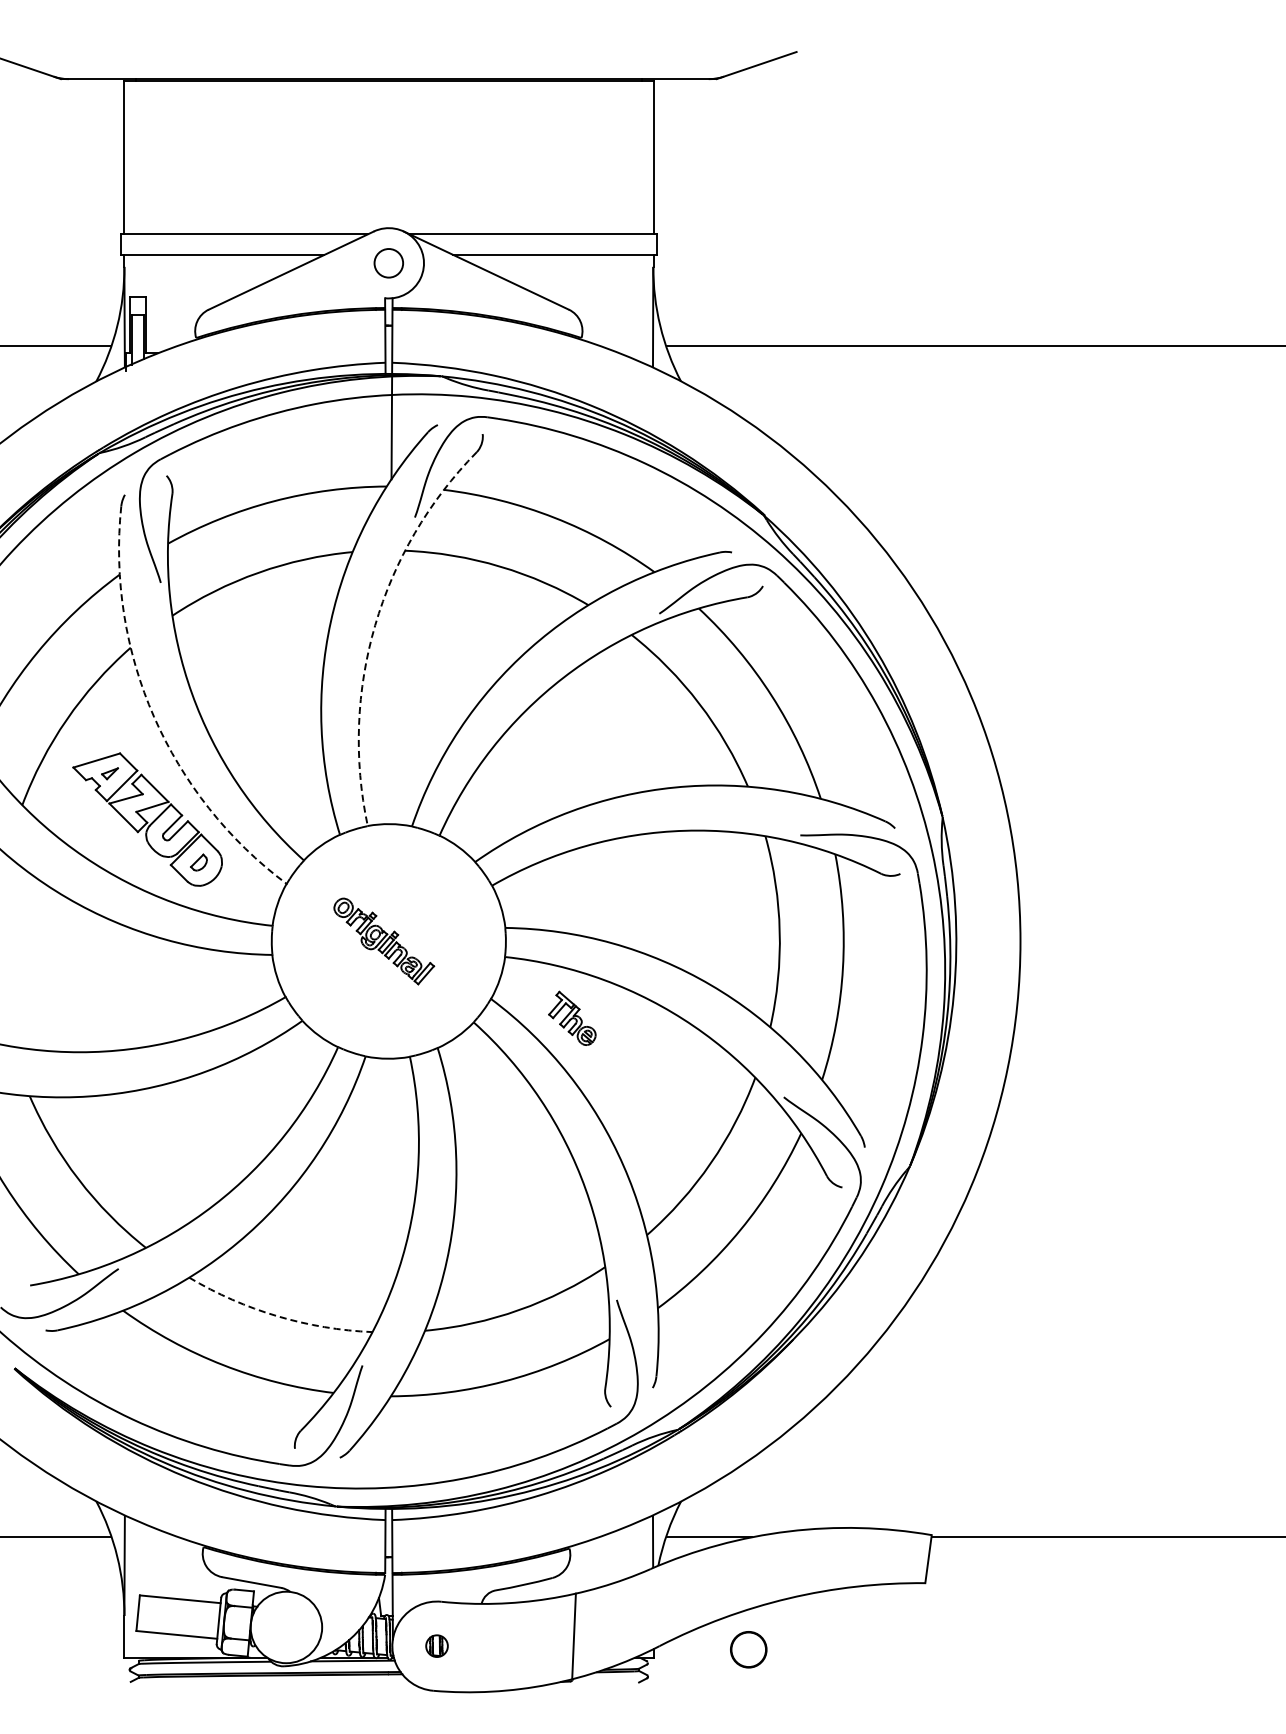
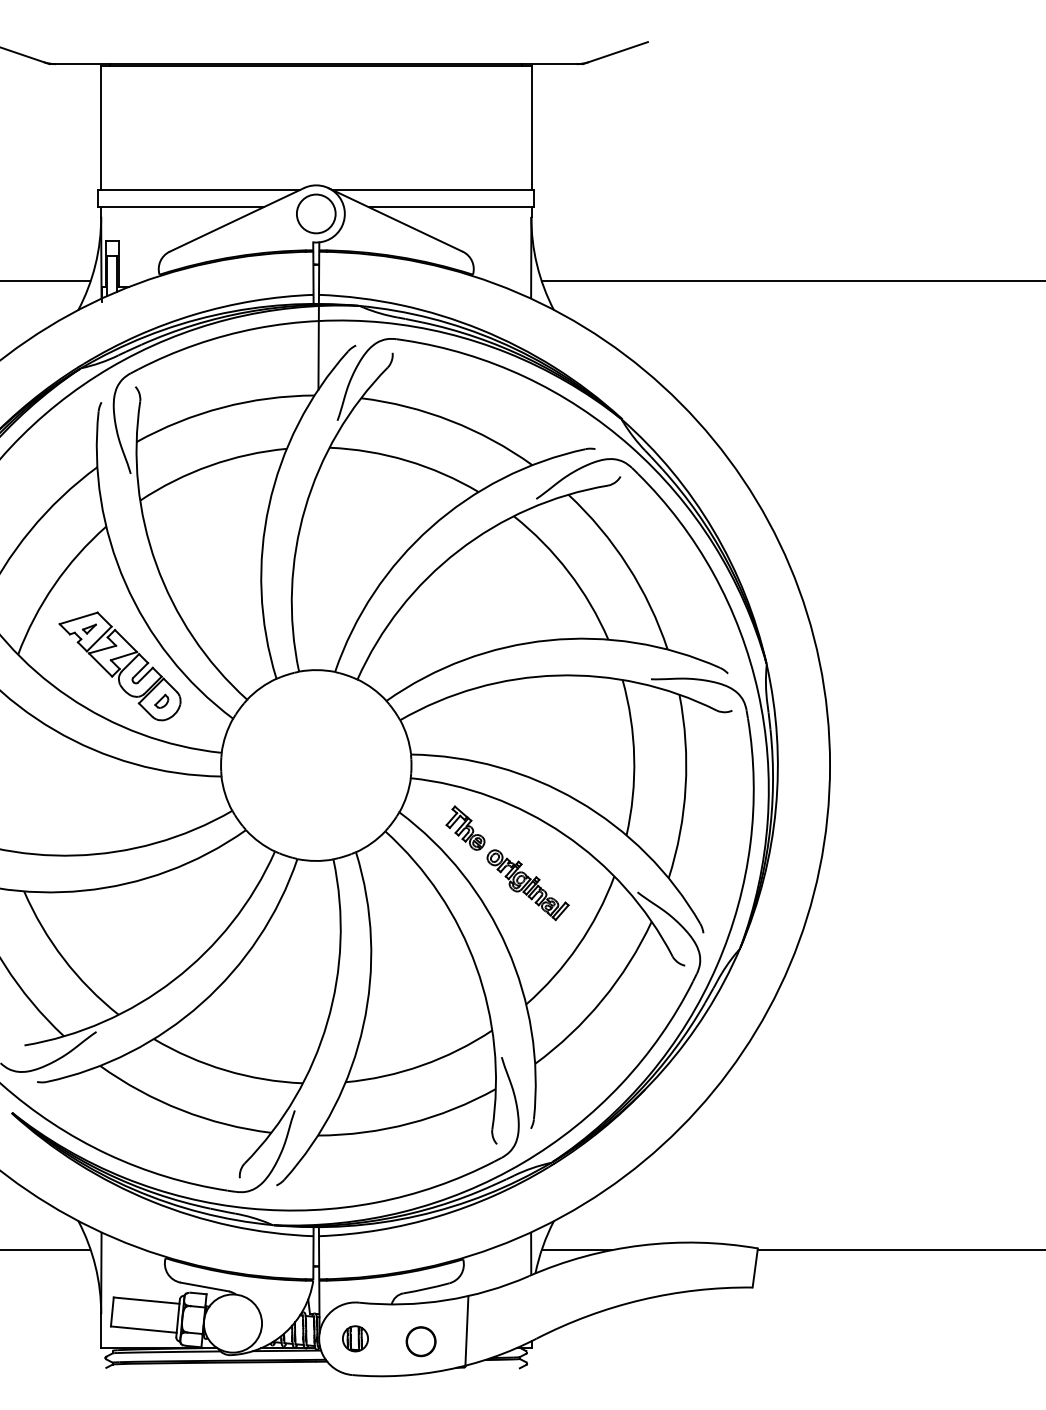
circle: (388, 263) -> (315, 214), size x1.67
arc: (375, 625) -> (305, 508), dashed -> solid
arc: (154, 717) -> (125, 583), dashed -> solid
part: (384, 941) -> (528, 885), moved
arc: (277, 1316) -> (225, 1070), dashed -> solid
part: (436, 1645) -> (355, 1338), size x1.43
circle: (748, 1649) -> (420, 1341), moved

